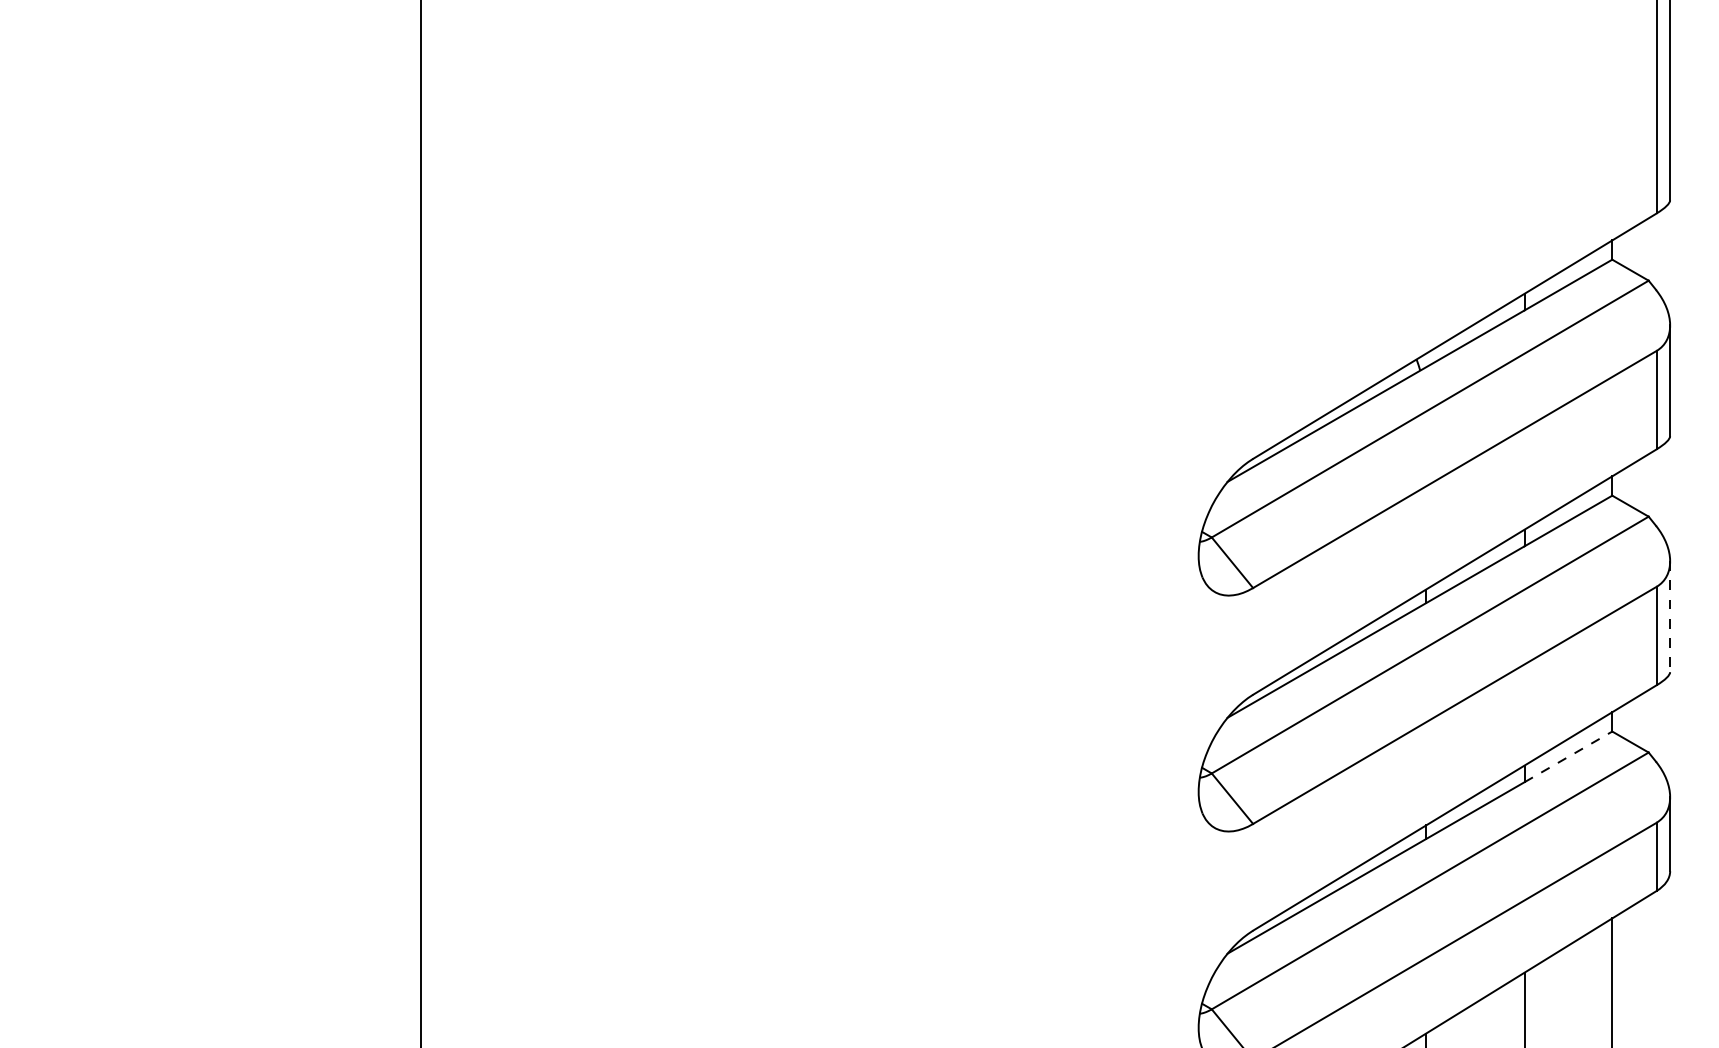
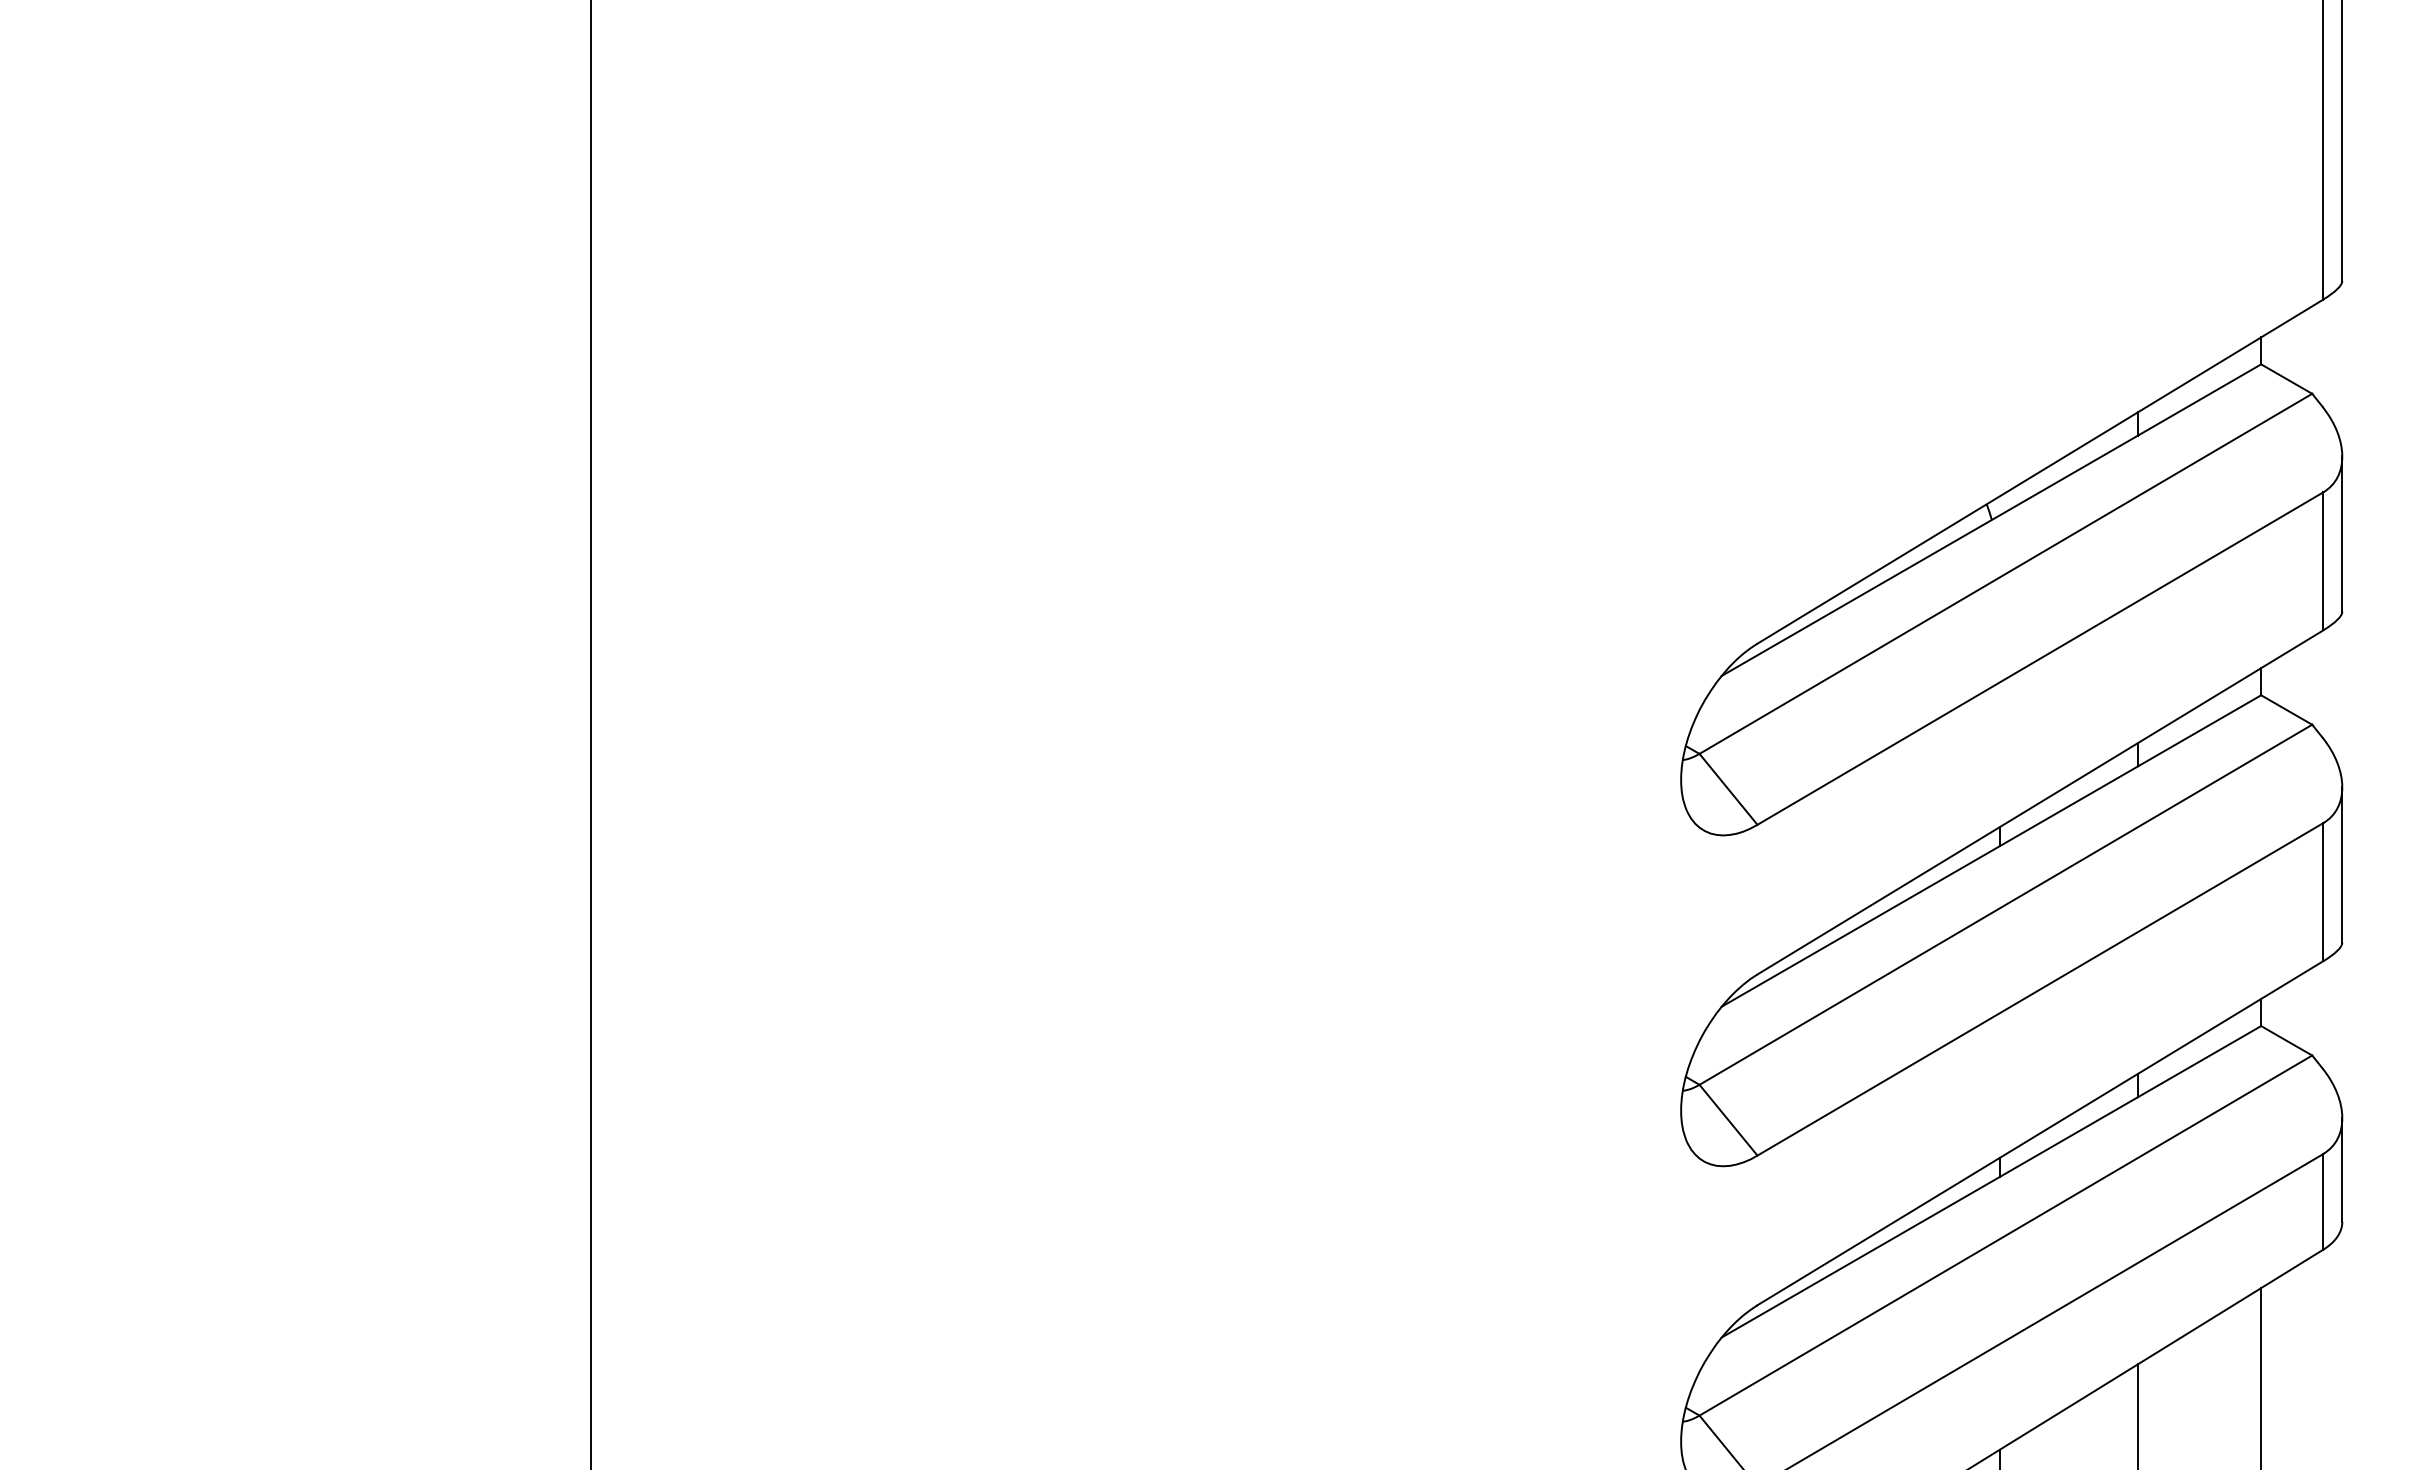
line: (1670, 617) -> (2342, 865), dashed -> solid
line: (1569, 756) -> (2200, 1061), dashed -> solid

